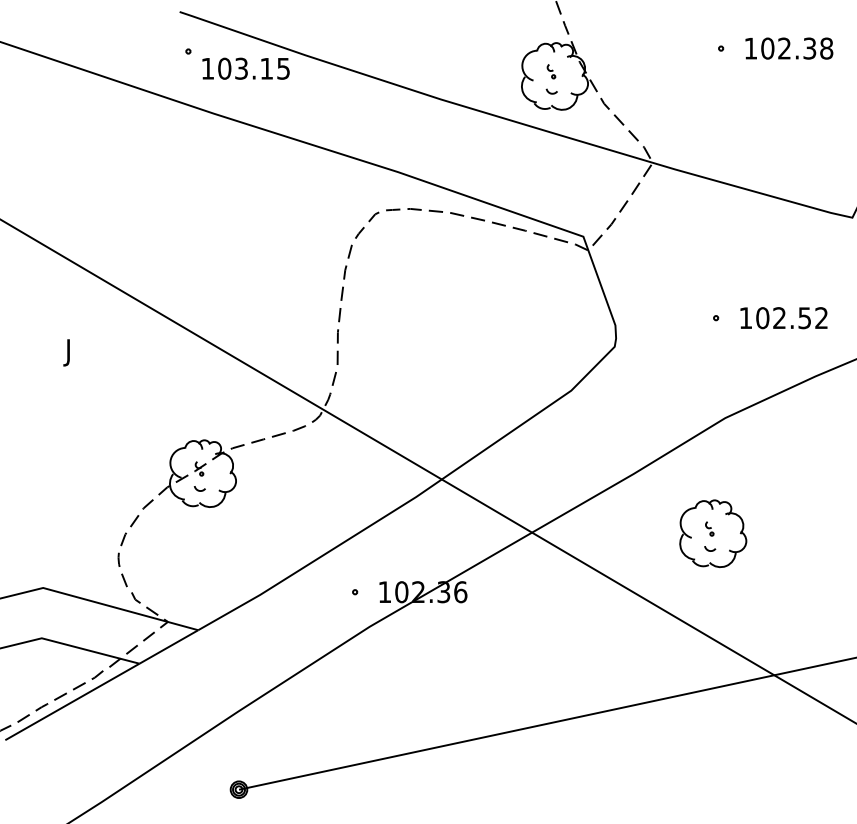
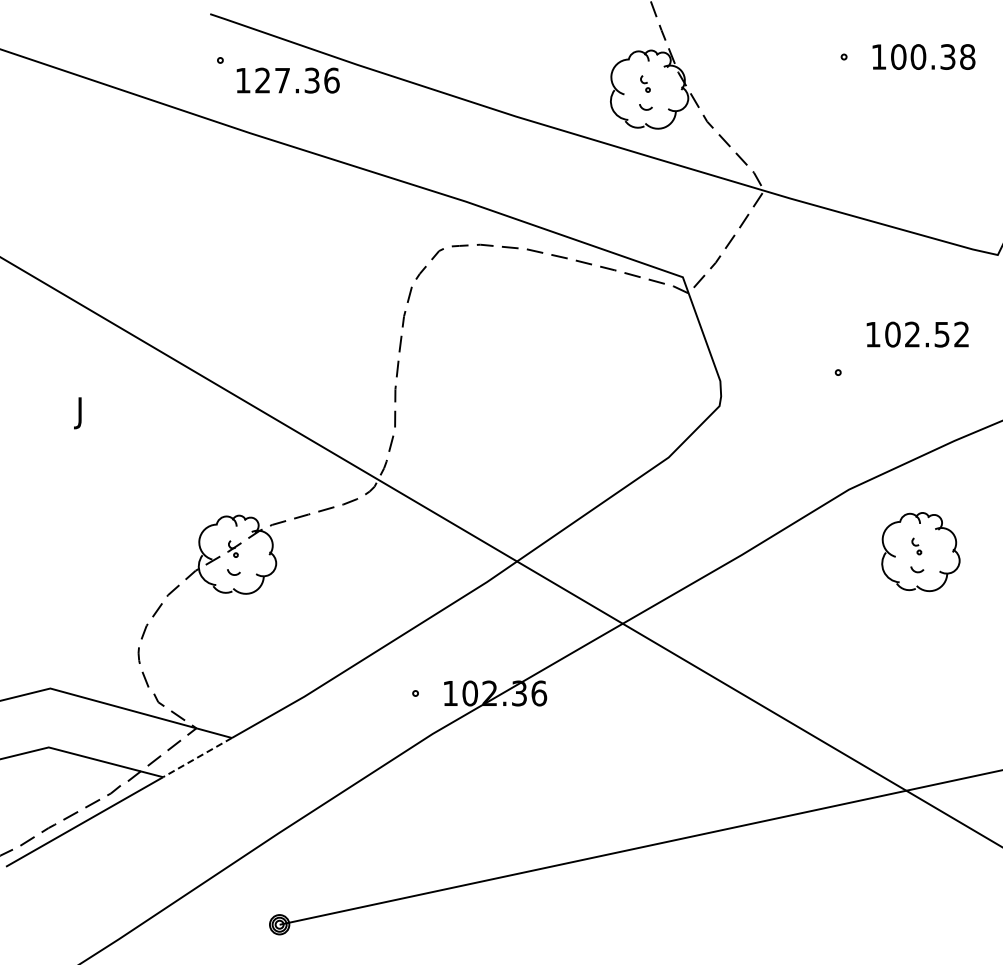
text: (784, 48) -> (918, 56), 102.38 -> 100.38
text: (254, 68) -> (297, 80), 103.15 -> 127.36
text: (783, 318) -> (917, 334), moved
part: (712, 534) -> (920, 552), moved
line: (168, 646) -> (197, 757), solid -> dashed

